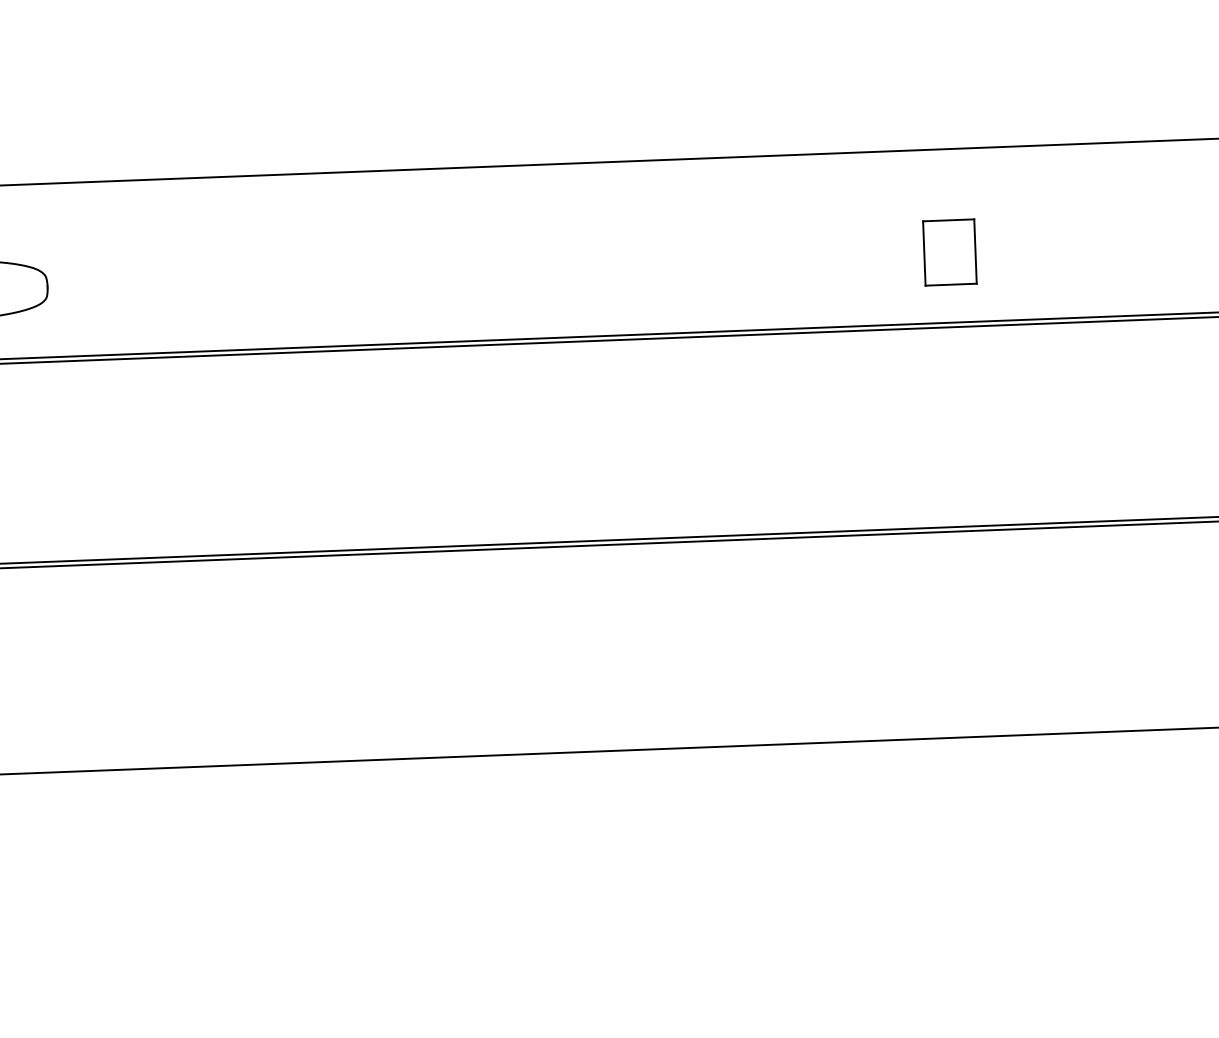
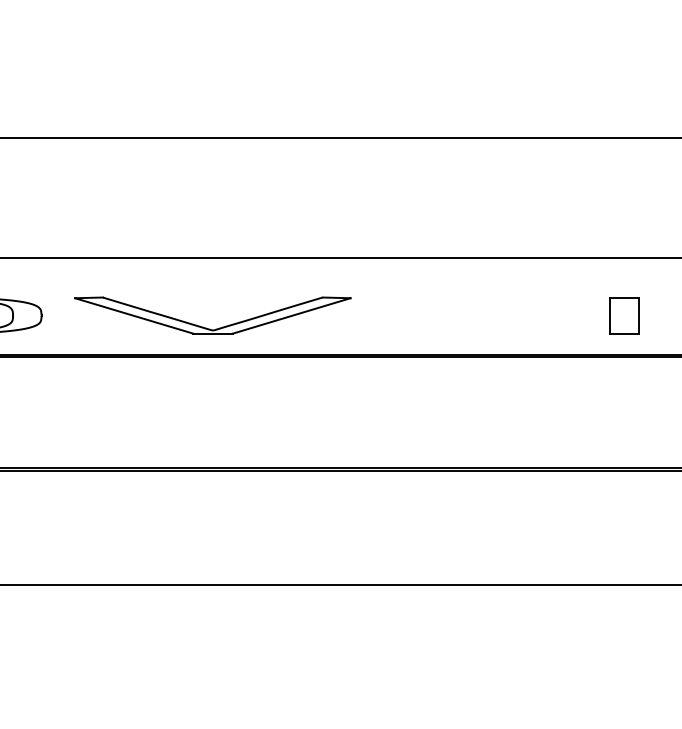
part: (949, 252) -> (624, 315), moved
part: (351, 298) -> (209, 328), added

